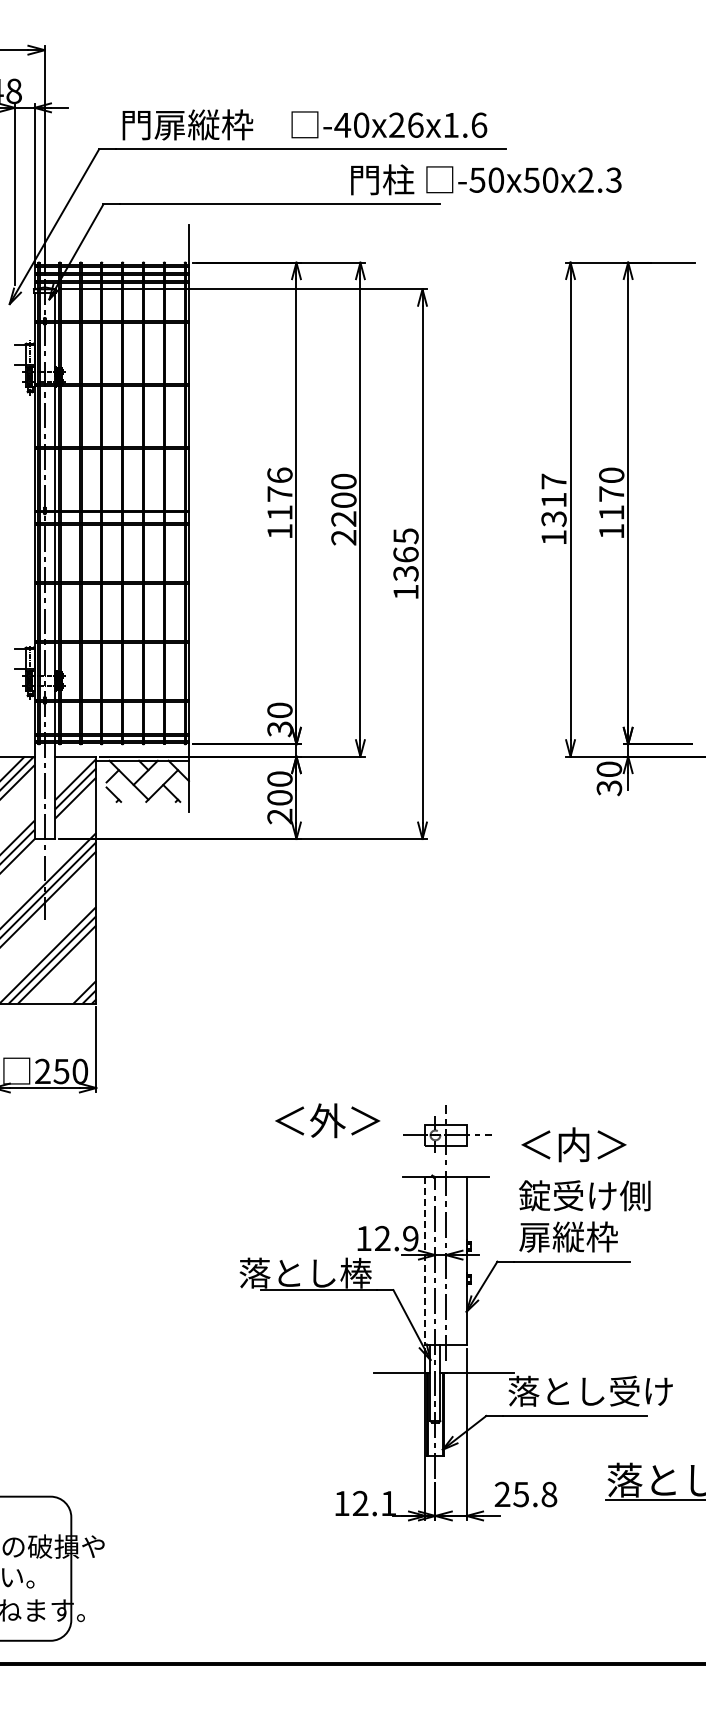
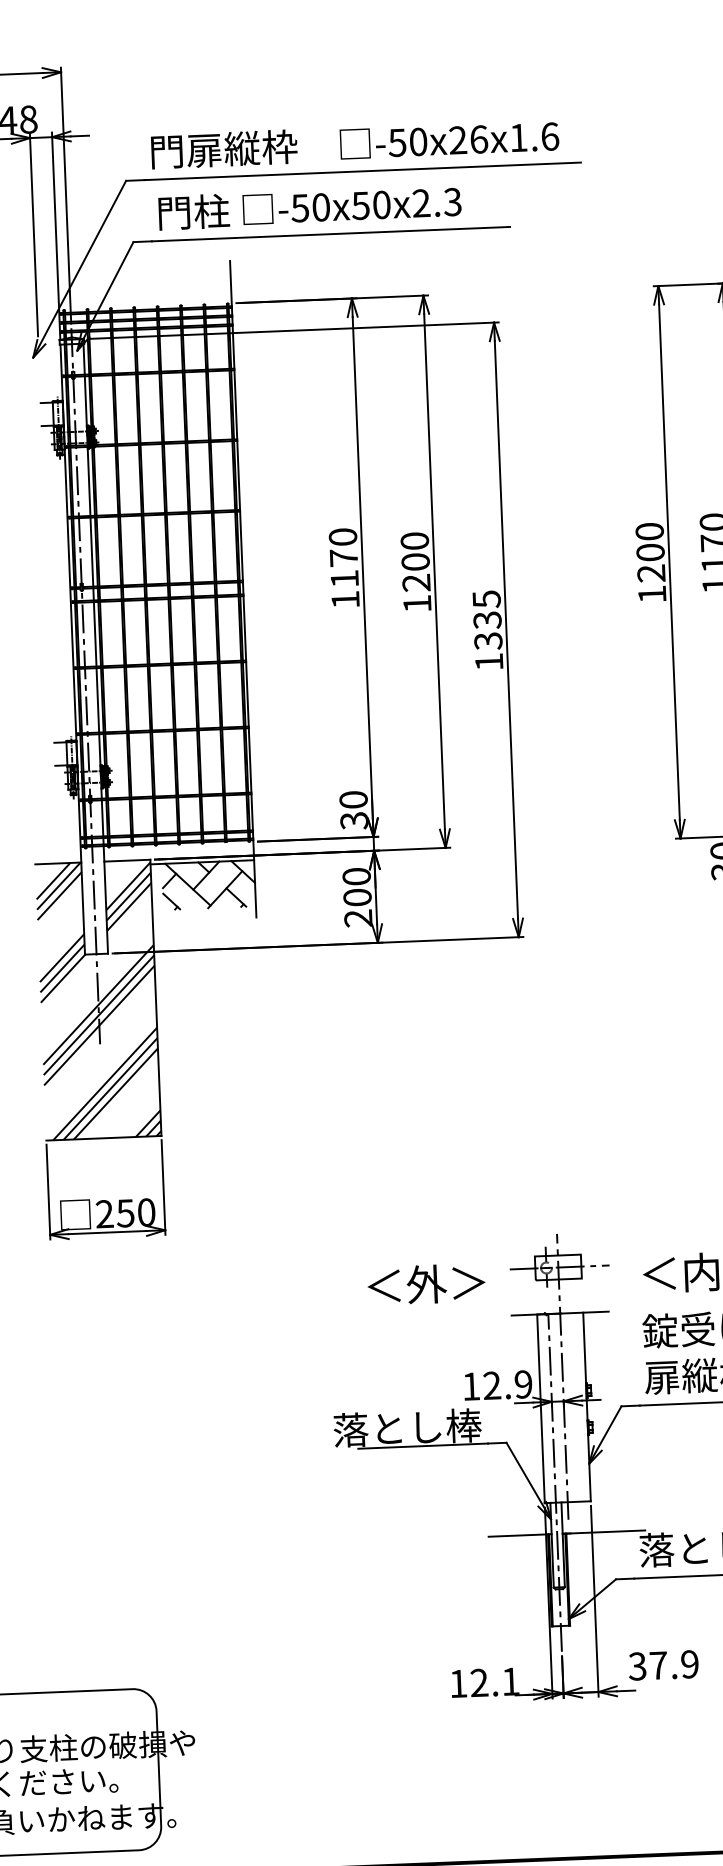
text: (342, 125) -> (397, 143), -40x26x1.6 -> -50x26x1.6
text: (486, 179) -> (310, 207), moved
text: (279, 474) -> (342, 536), 1176 -> 1170
text: (553, 500) -> (649, 552), 1317 -> 1200
text: (343, 537) -> (416, 603), 2200 -> 1200
text: (405, 554) -> (486, 619), 1365 -> 1335
text: (327, 1120) -> (426, 1284), moved
line: (425, 1261) -> (541, 1409), dashed -> solid
text: (525, 1494) -> (663, 1665), 25.8 -> 37.9

